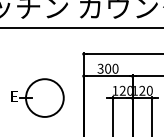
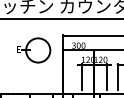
part: (39, 98) -> (34, 50), moved

